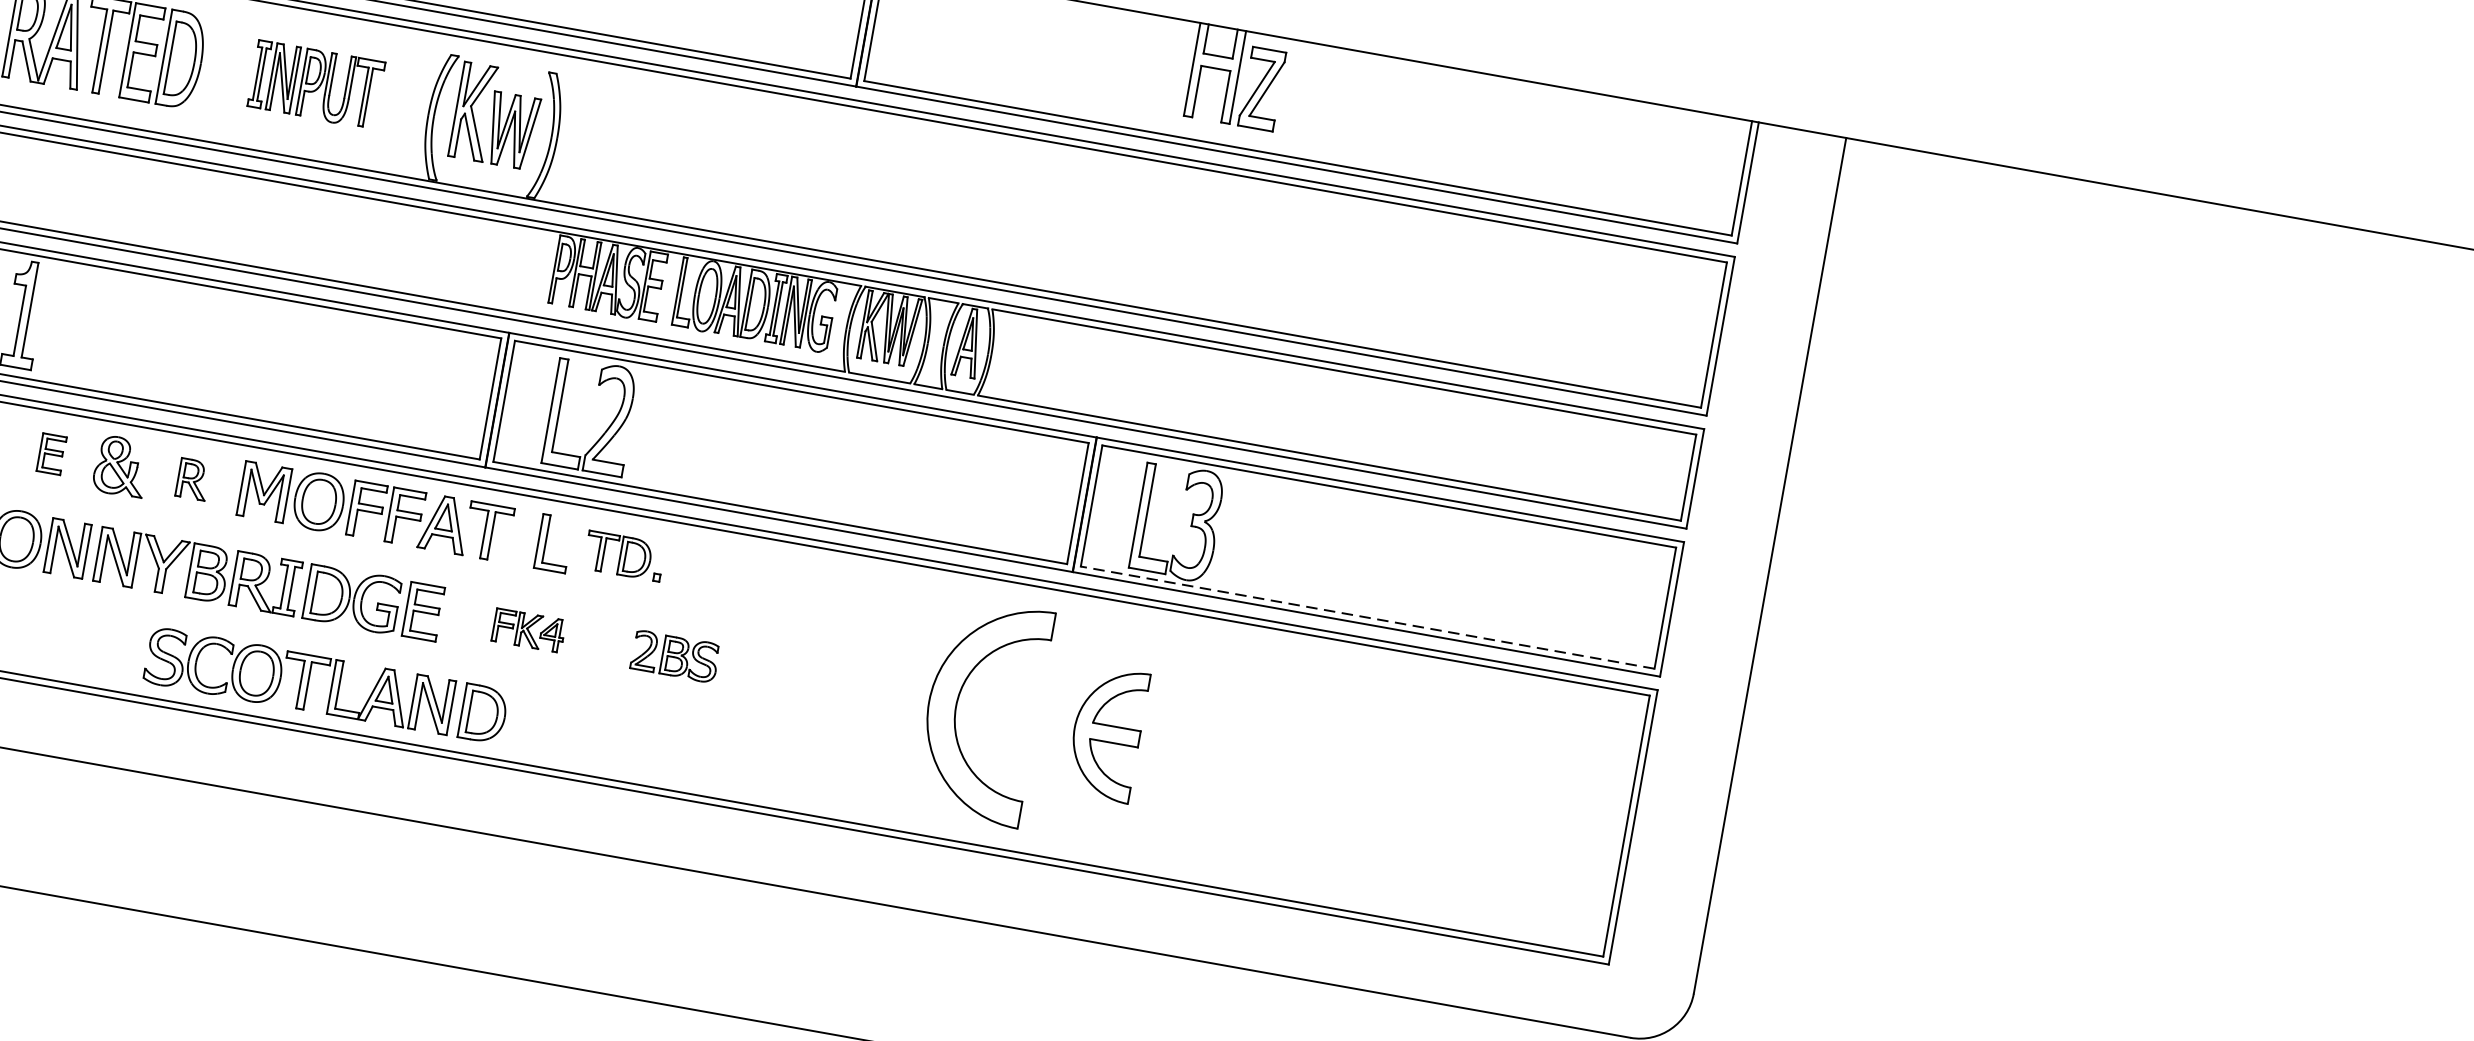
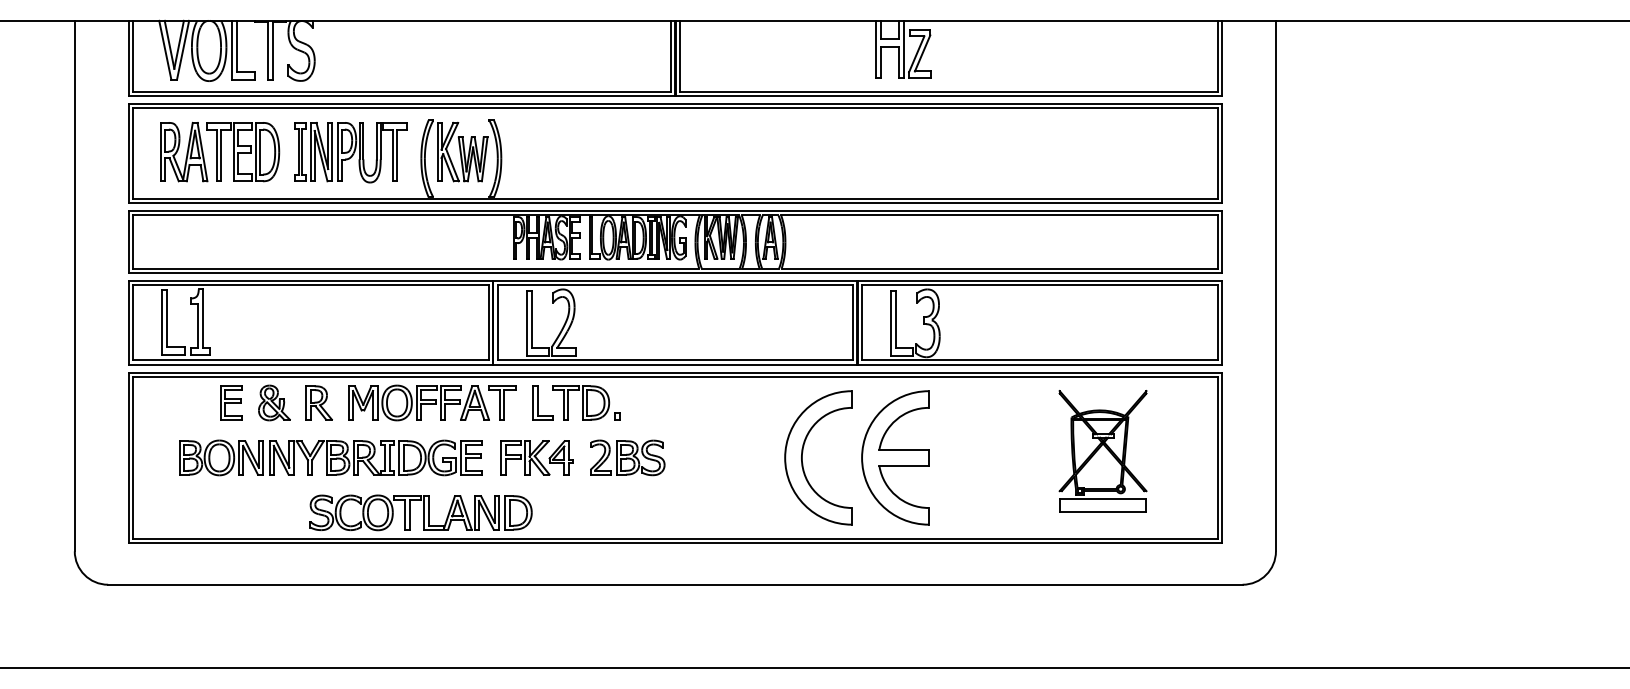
part: (315, 84) -> (350, 152), size x1.43
part: (52, 453) -> (231, 402), size x1.43
part: (192, 478) -> (318, 402), size x1.43
part: (624, 555) -> (586, 402), size x1.43
line: (1367, 617) -> (1039, 360), dashed -> solid
part: (528, 629) -> (536, 457), size x1.67
part: (675, 655) -> (627, 457), size x1.43
part: (1107, 732) -> (895, 457), size x1.67
part: (1442, 782) -> (1102, 451), added

